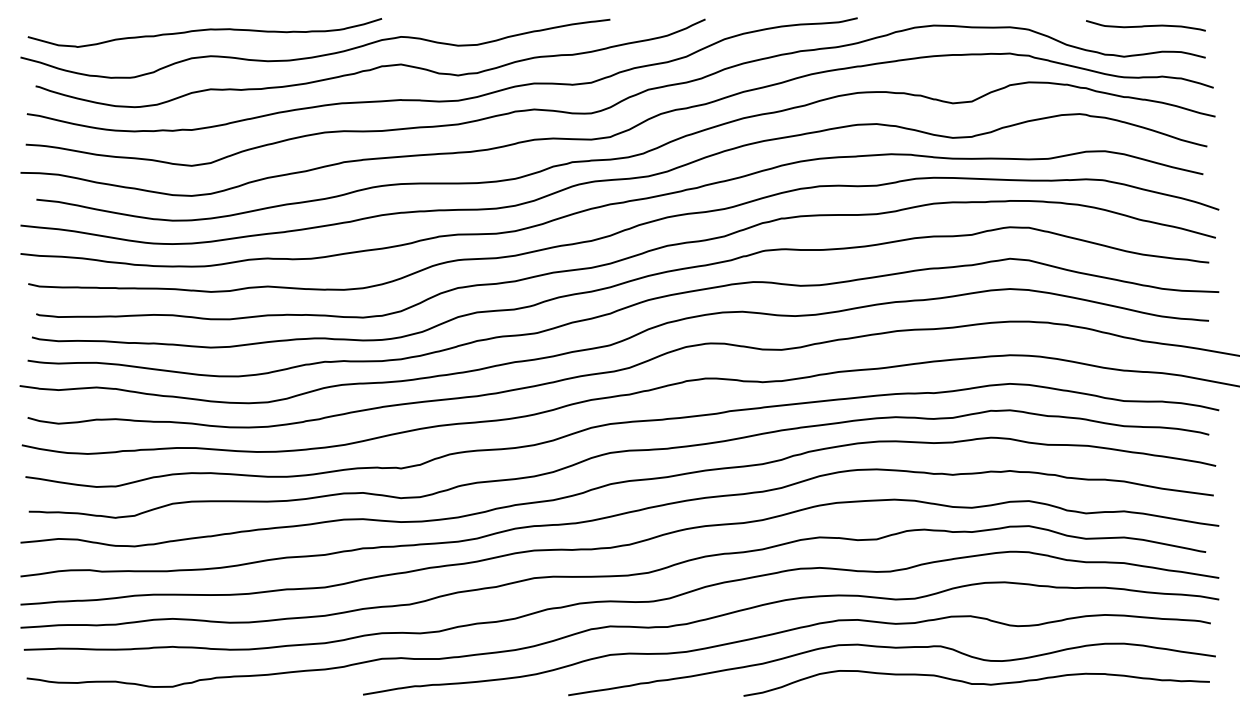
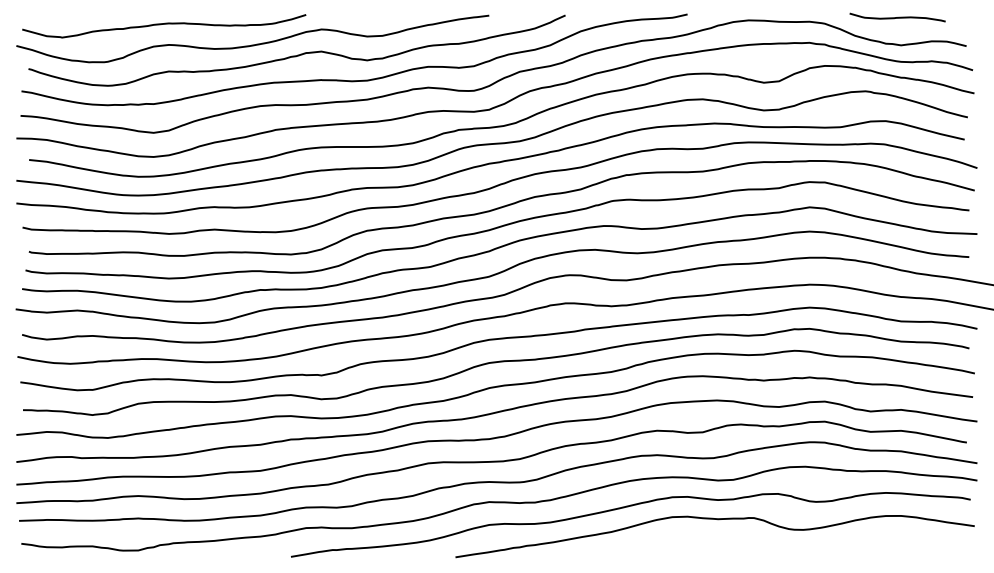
curve: (1145, 25) -> (897, 17), moved
curve: (976, 683) -> (782, 547), removed

